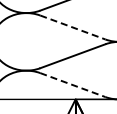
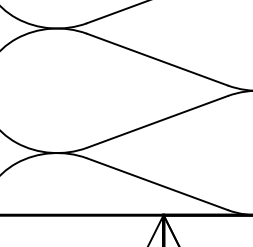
line: (72, 27) -> (156, 59), dashed -> solid
line: (72, 85) -> (156, 185), dashed -> solid

